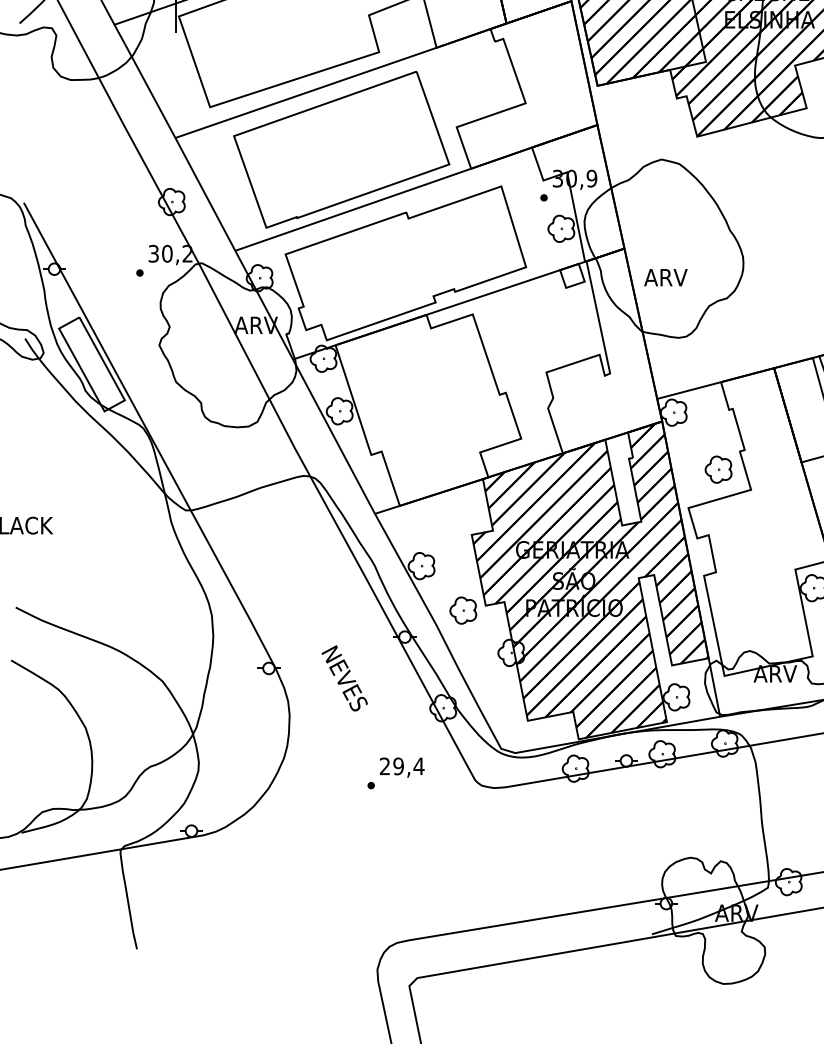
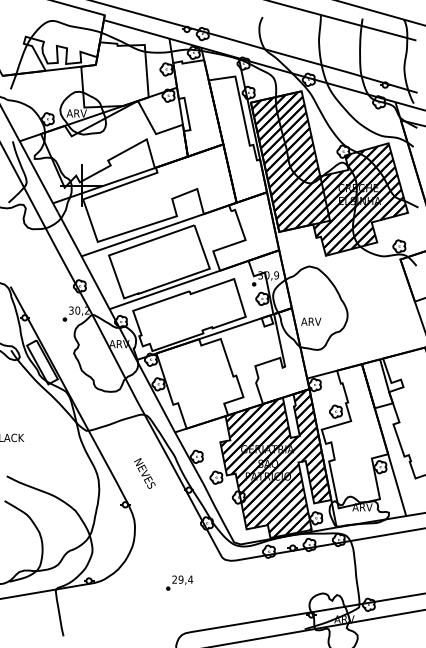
text: (343, 678) -> (144, 473), moved
part: (395, 772) -> (179, 582), moved

